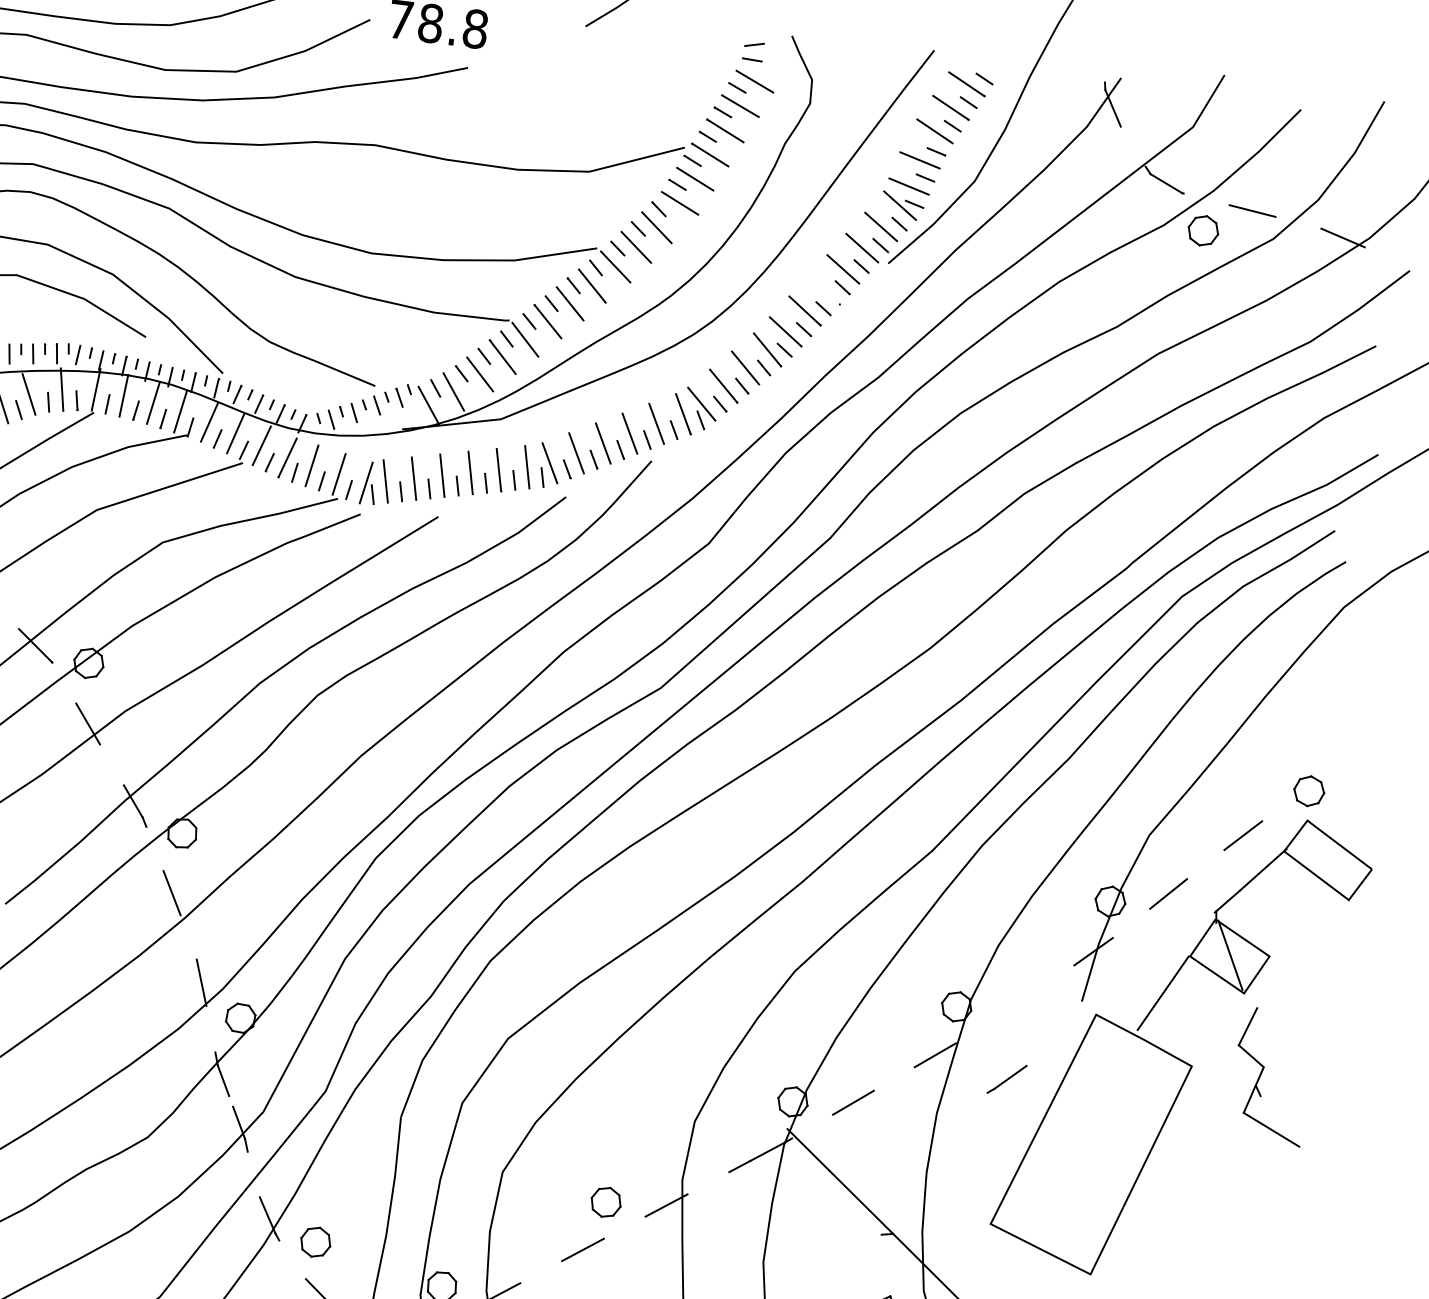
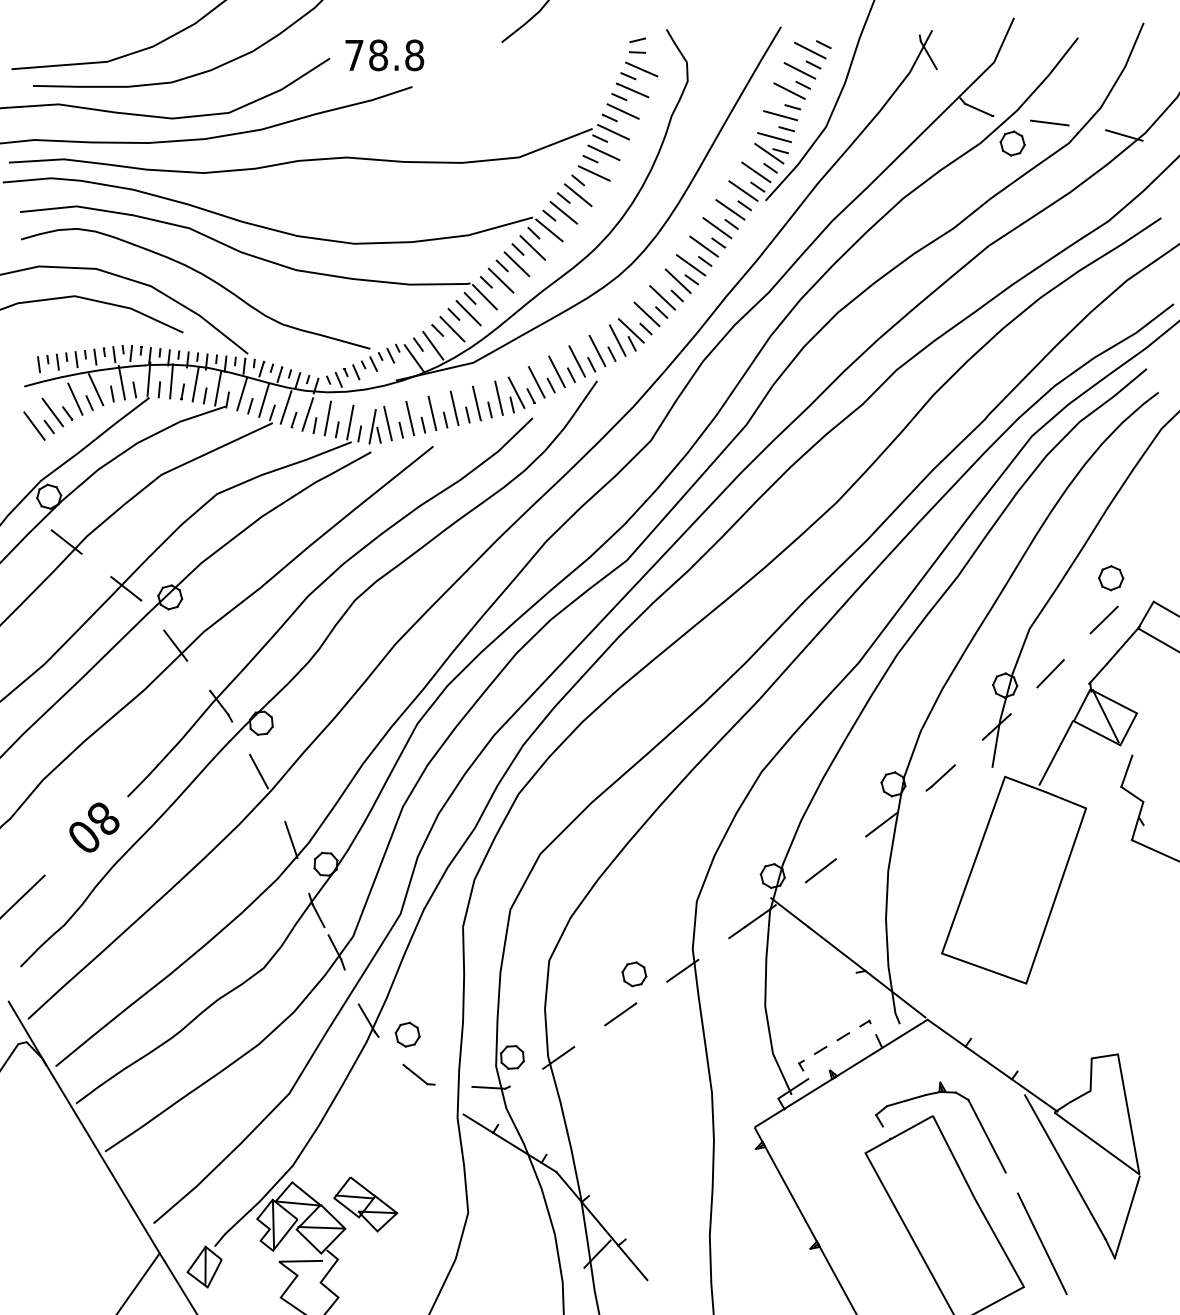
line: (824, 290) -> (717, 228), added
part: (1309, 791) -> (1111, 578), moved
line: (1006, 1078) -> (940, 777), moved

